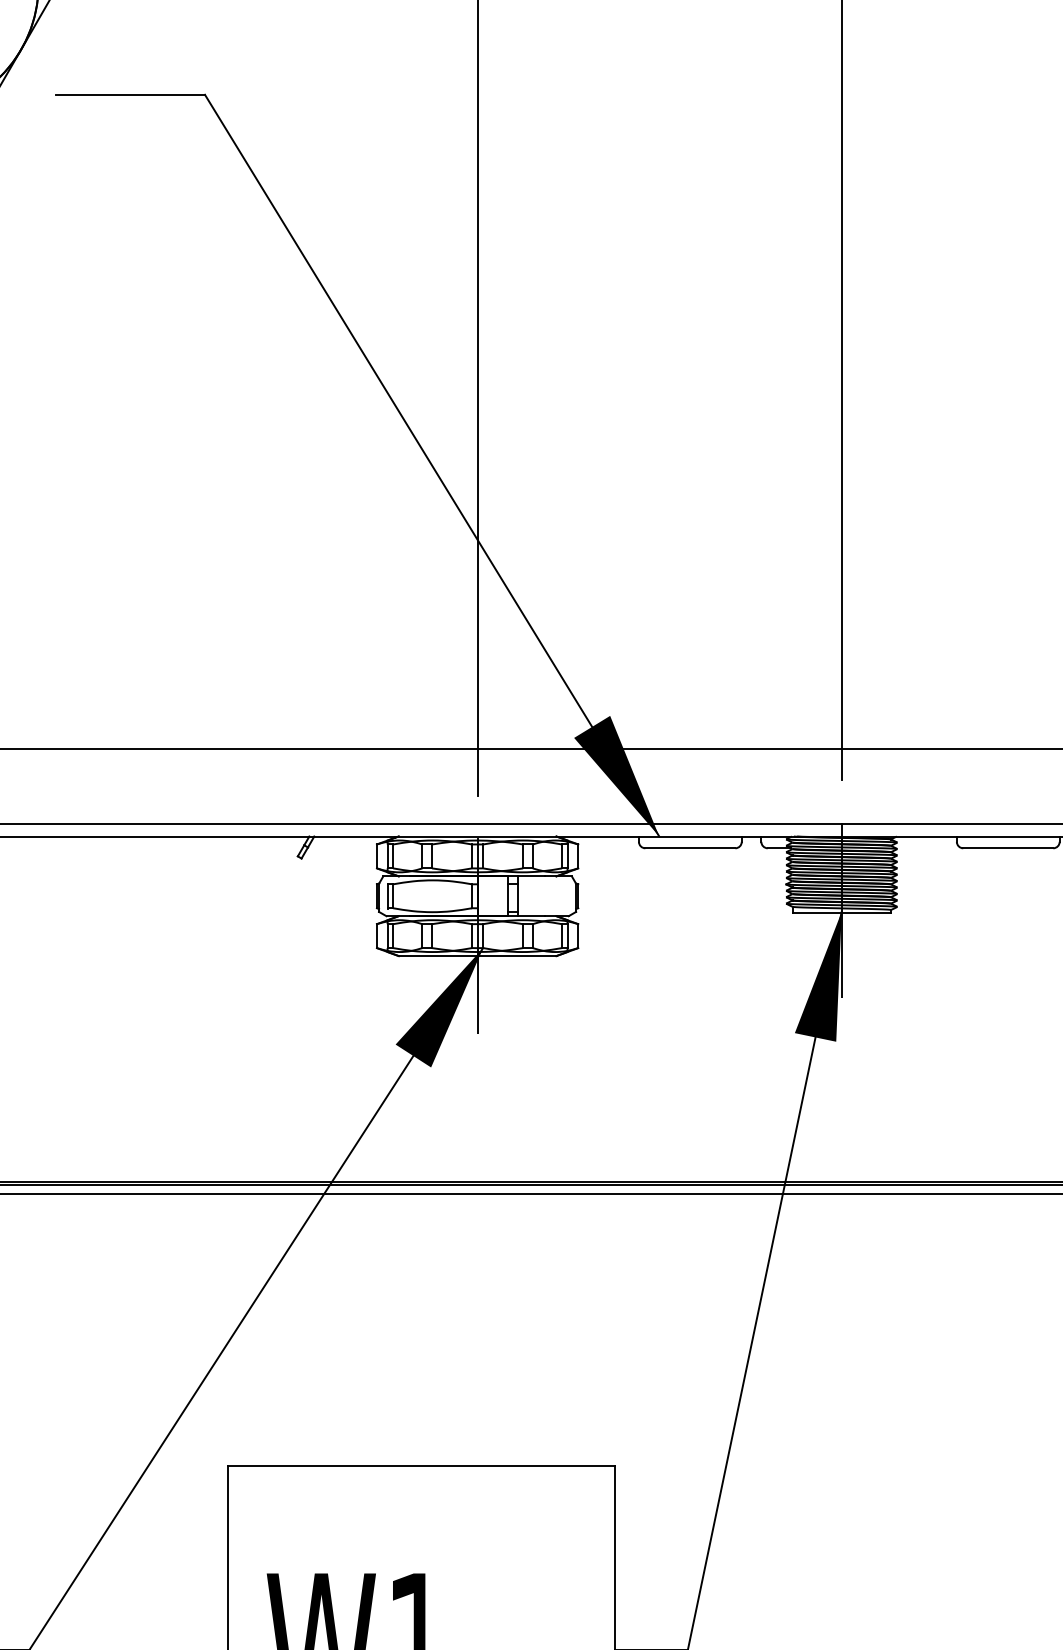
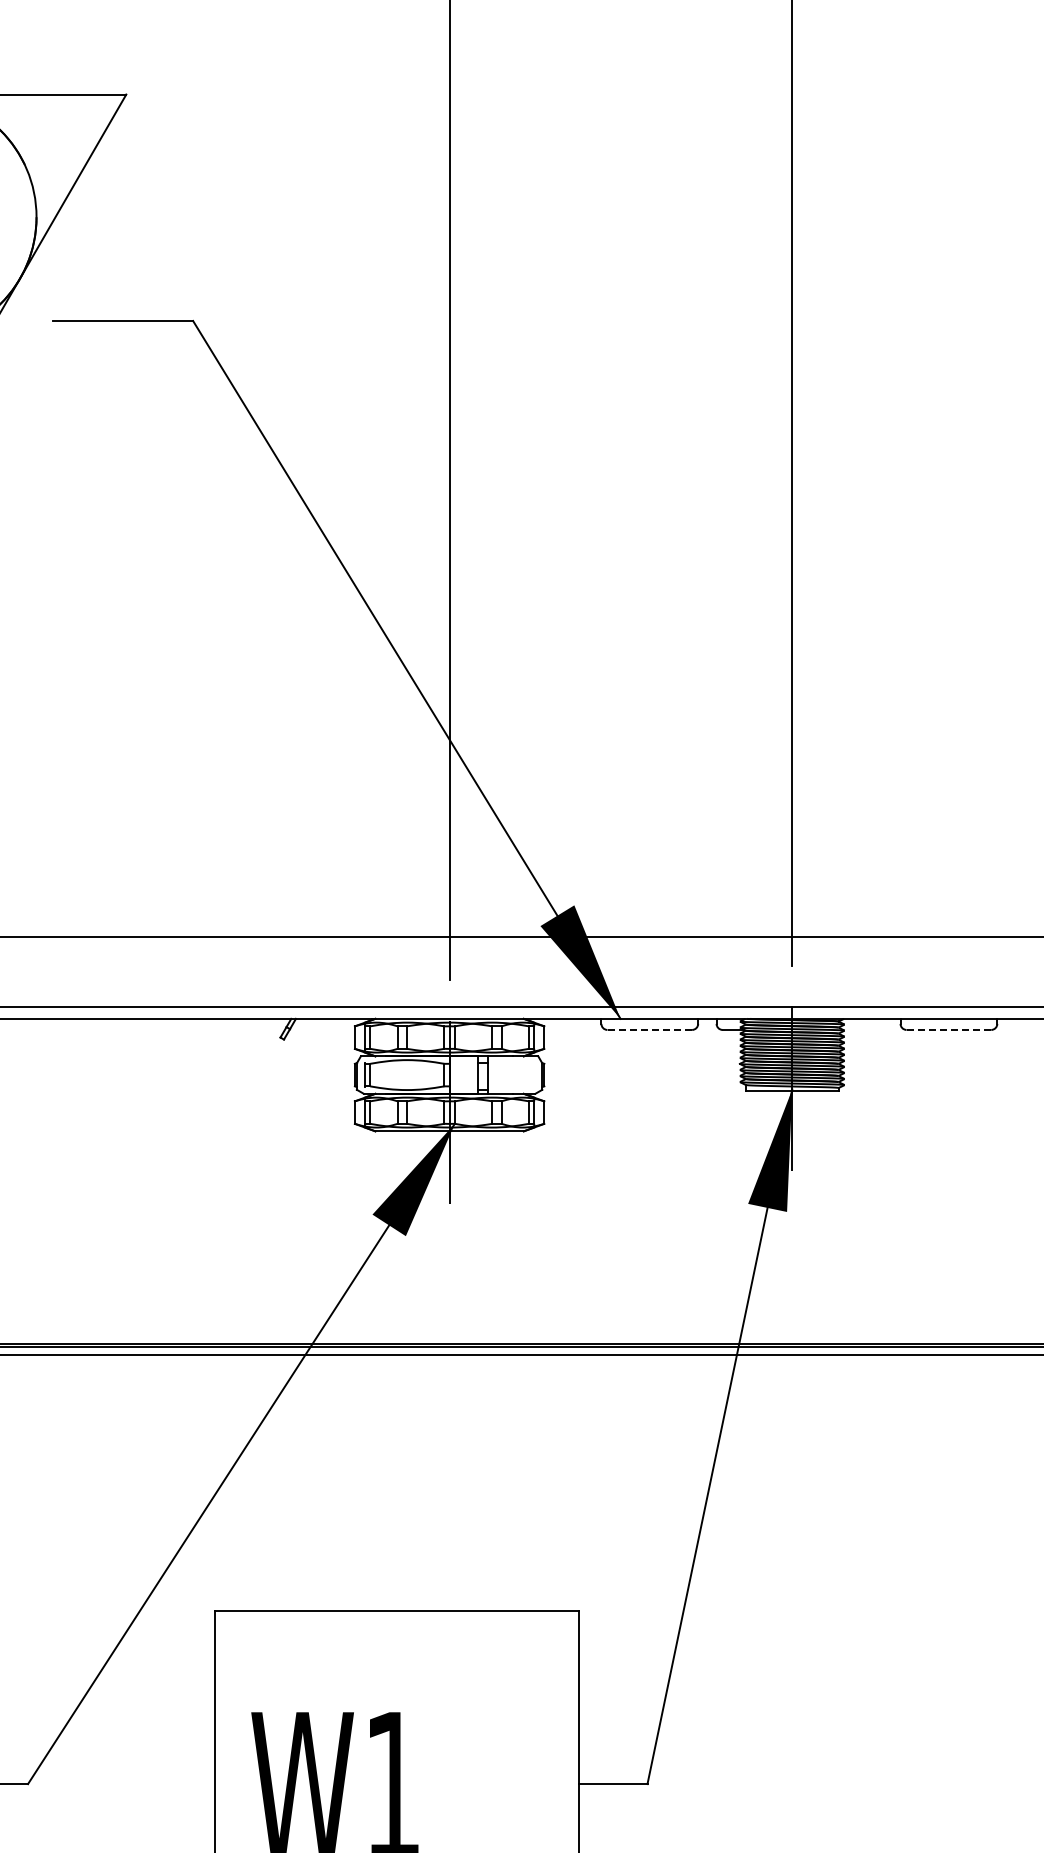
line: (690, 847) -> (649, 1029), solid -> dashed
line: (1007, 847) -> (948, 1029), solid -> dashed

